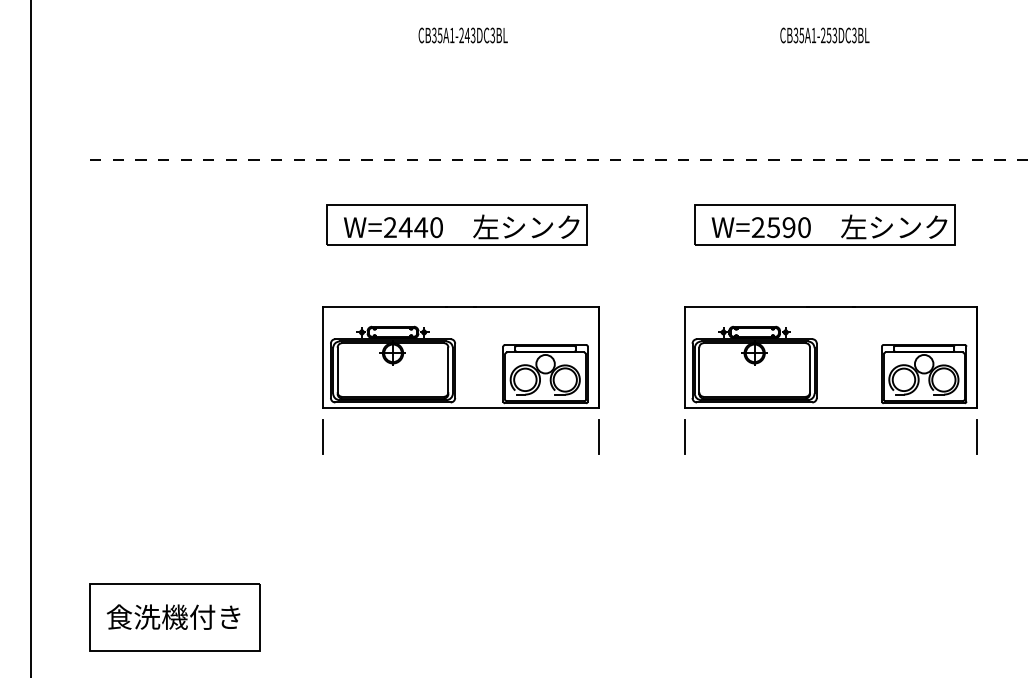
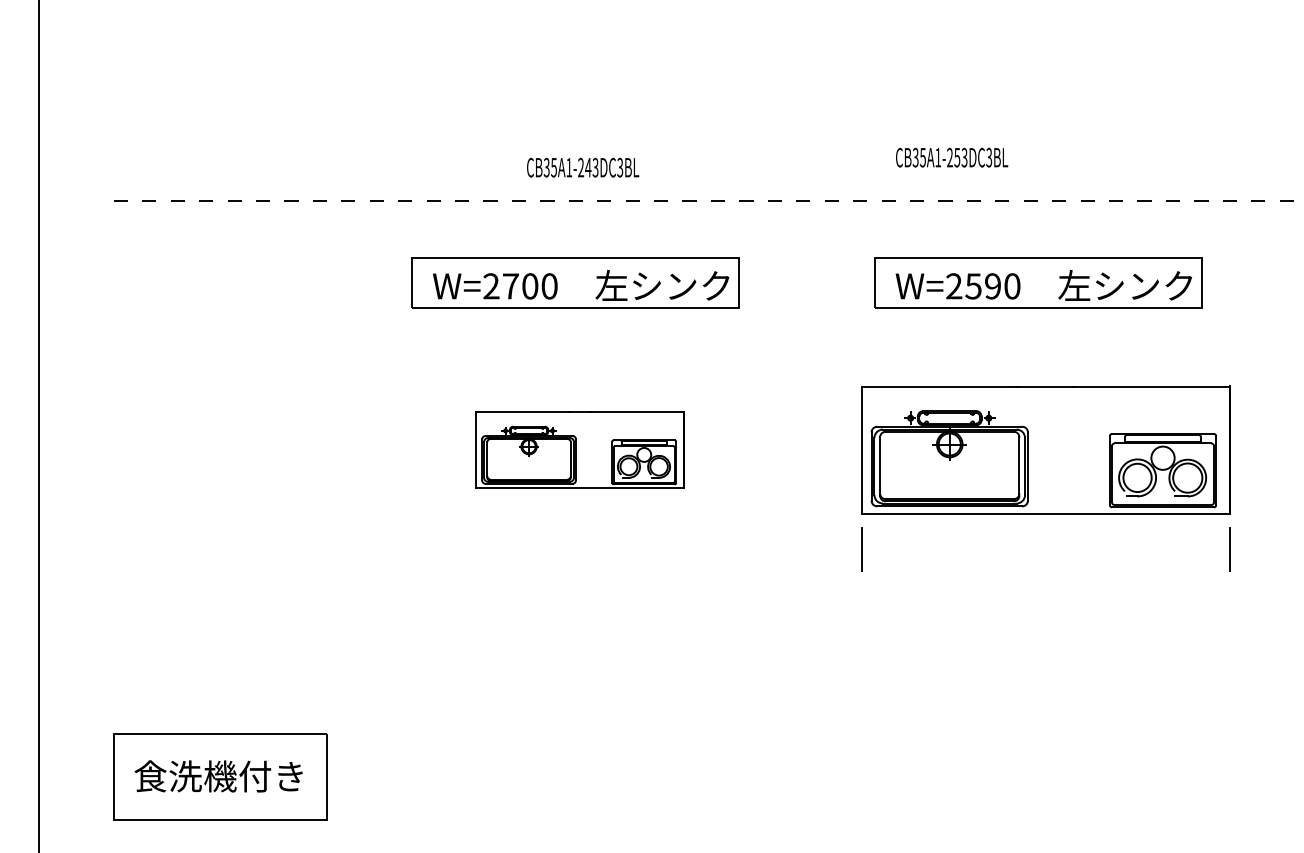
text: (463, 35) -> (583, 167), moved
text: (825, 35) -> (952, 157), moved
text: (413, 227) -> (520, 286), W=2440 -> W=2700
part: (461, 357) -> (580, 449), size x0.6
line: (322, 436) -> (406, 549), removed
line: (598, 436) -> (753, 549), removed

